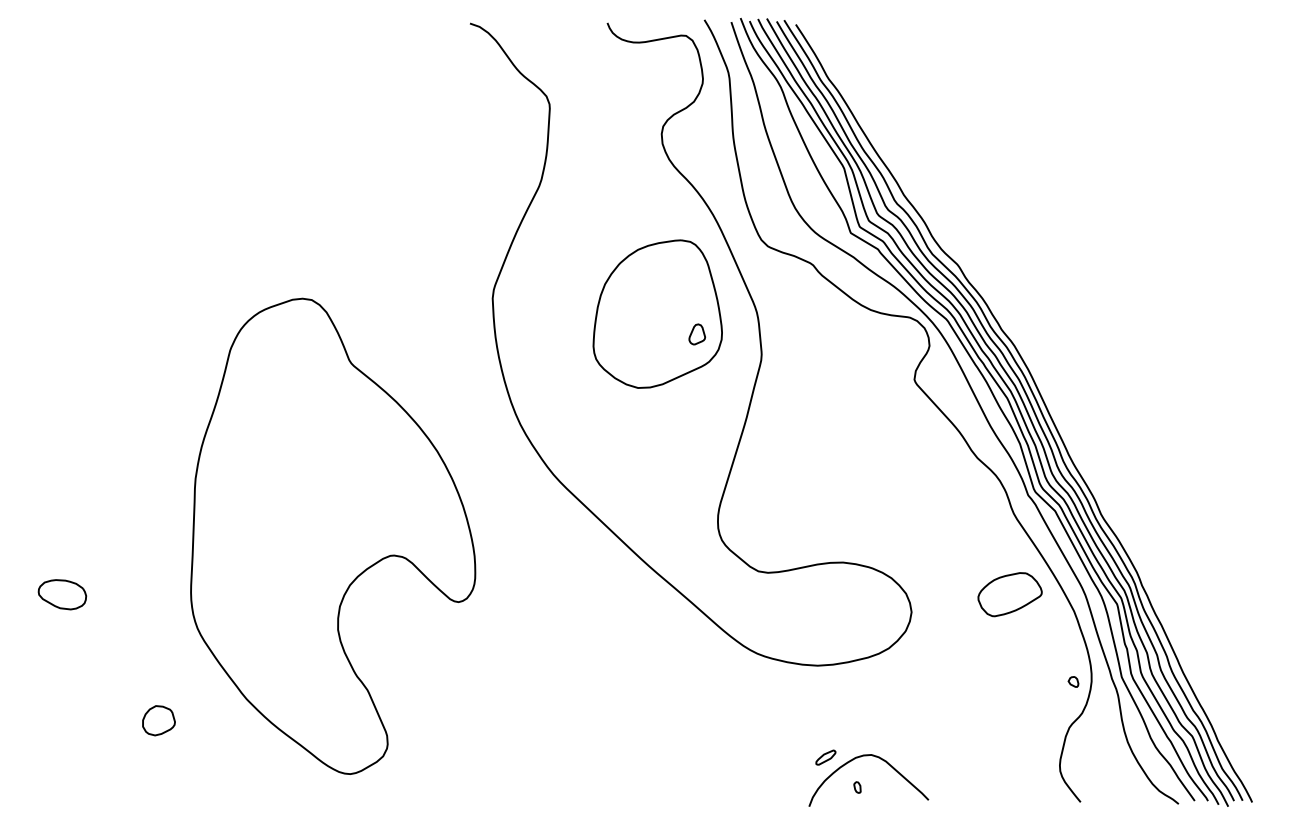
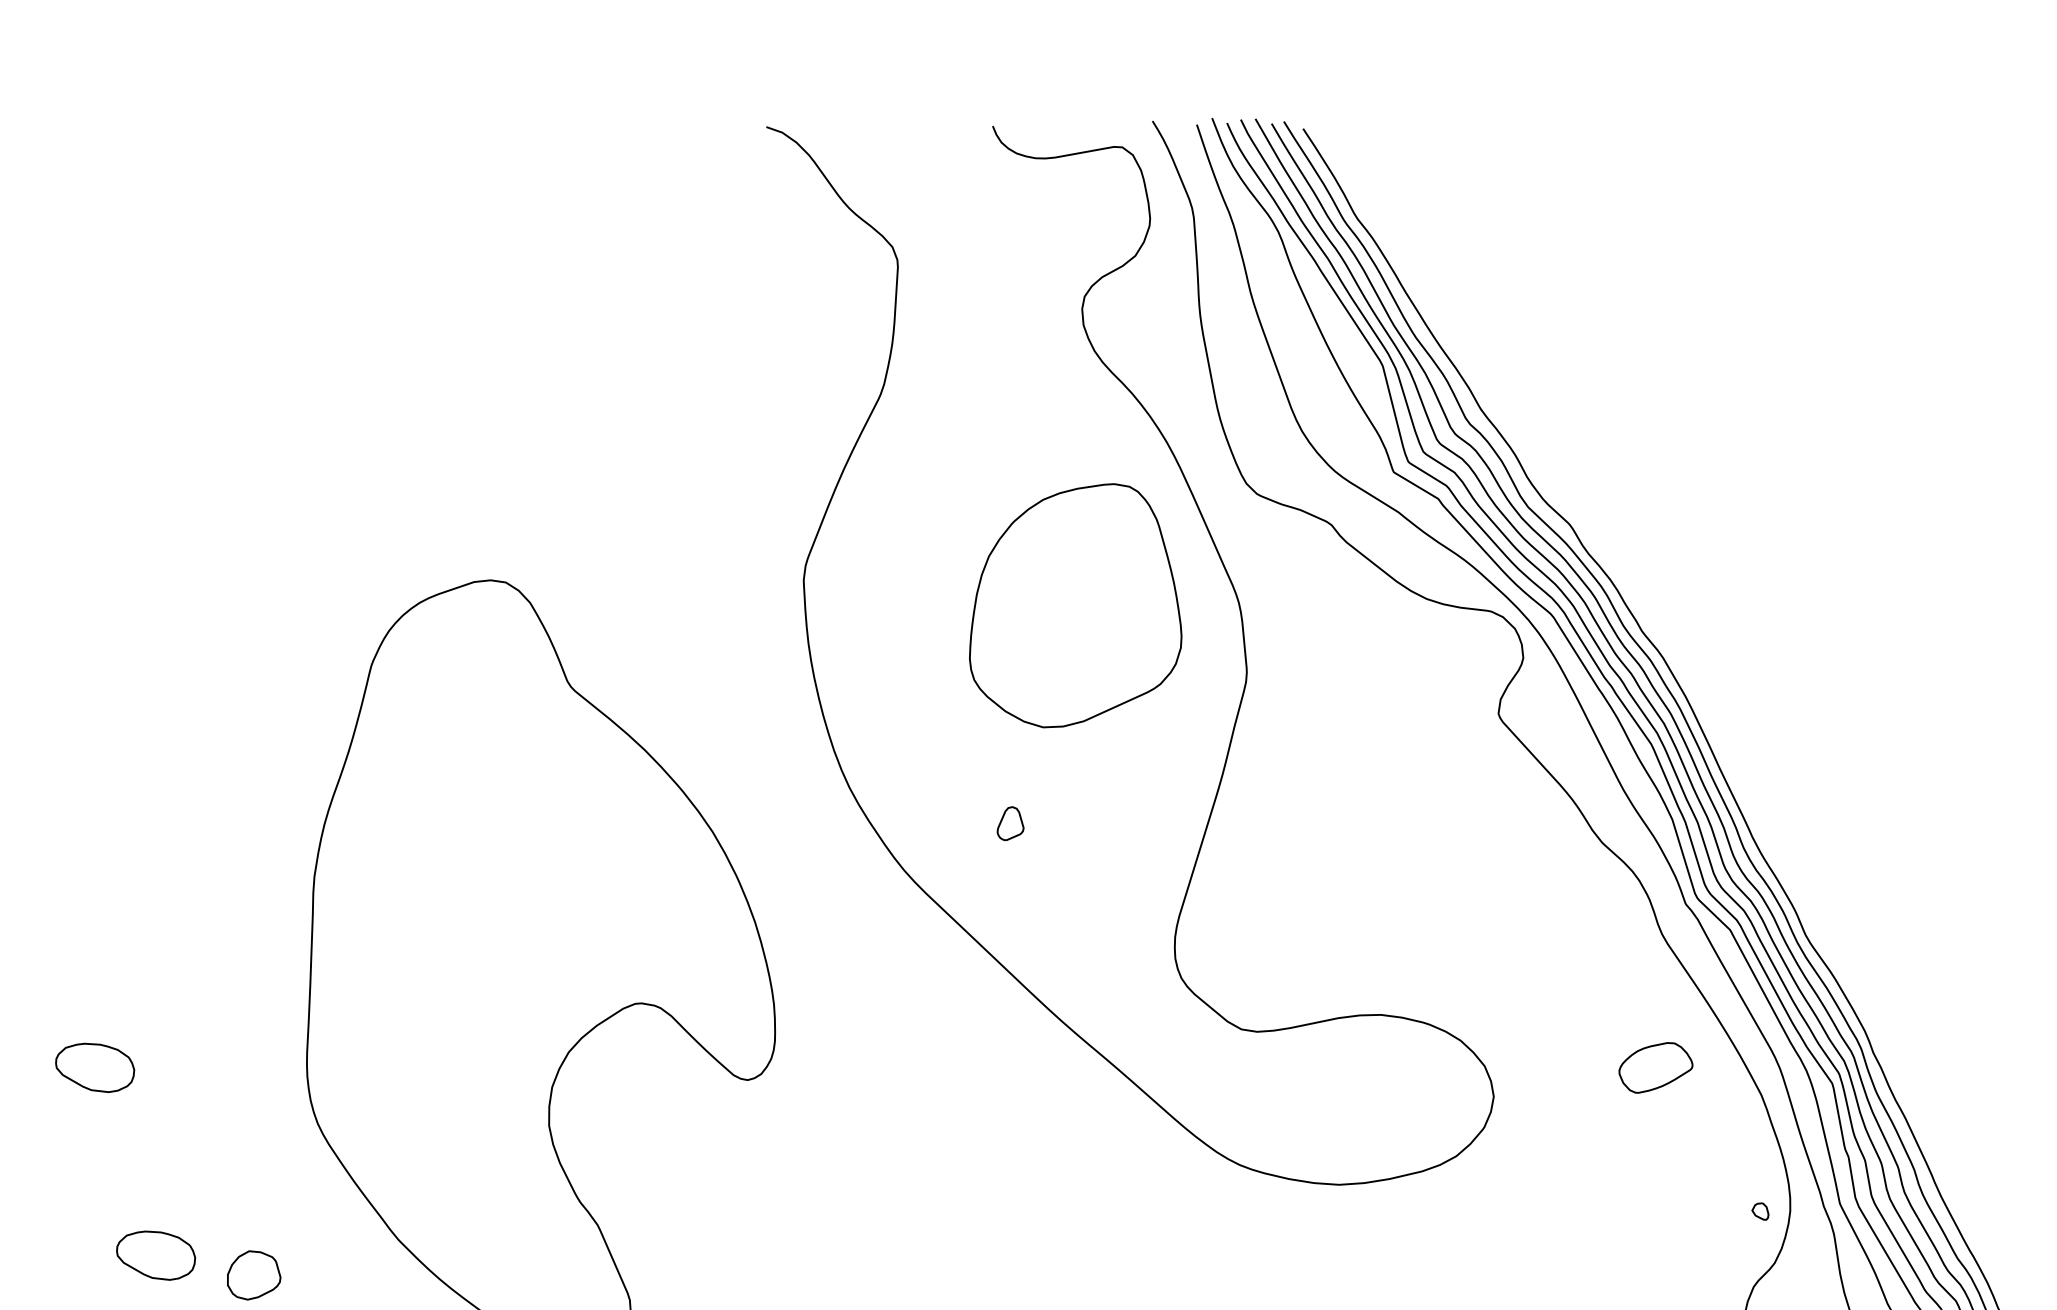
part: (697, 334) -> (1010, 823), moved
part: (1009, 594) -> (1655, 1067), size x0.7
part: (99, 708) -> (156, 1255), added

